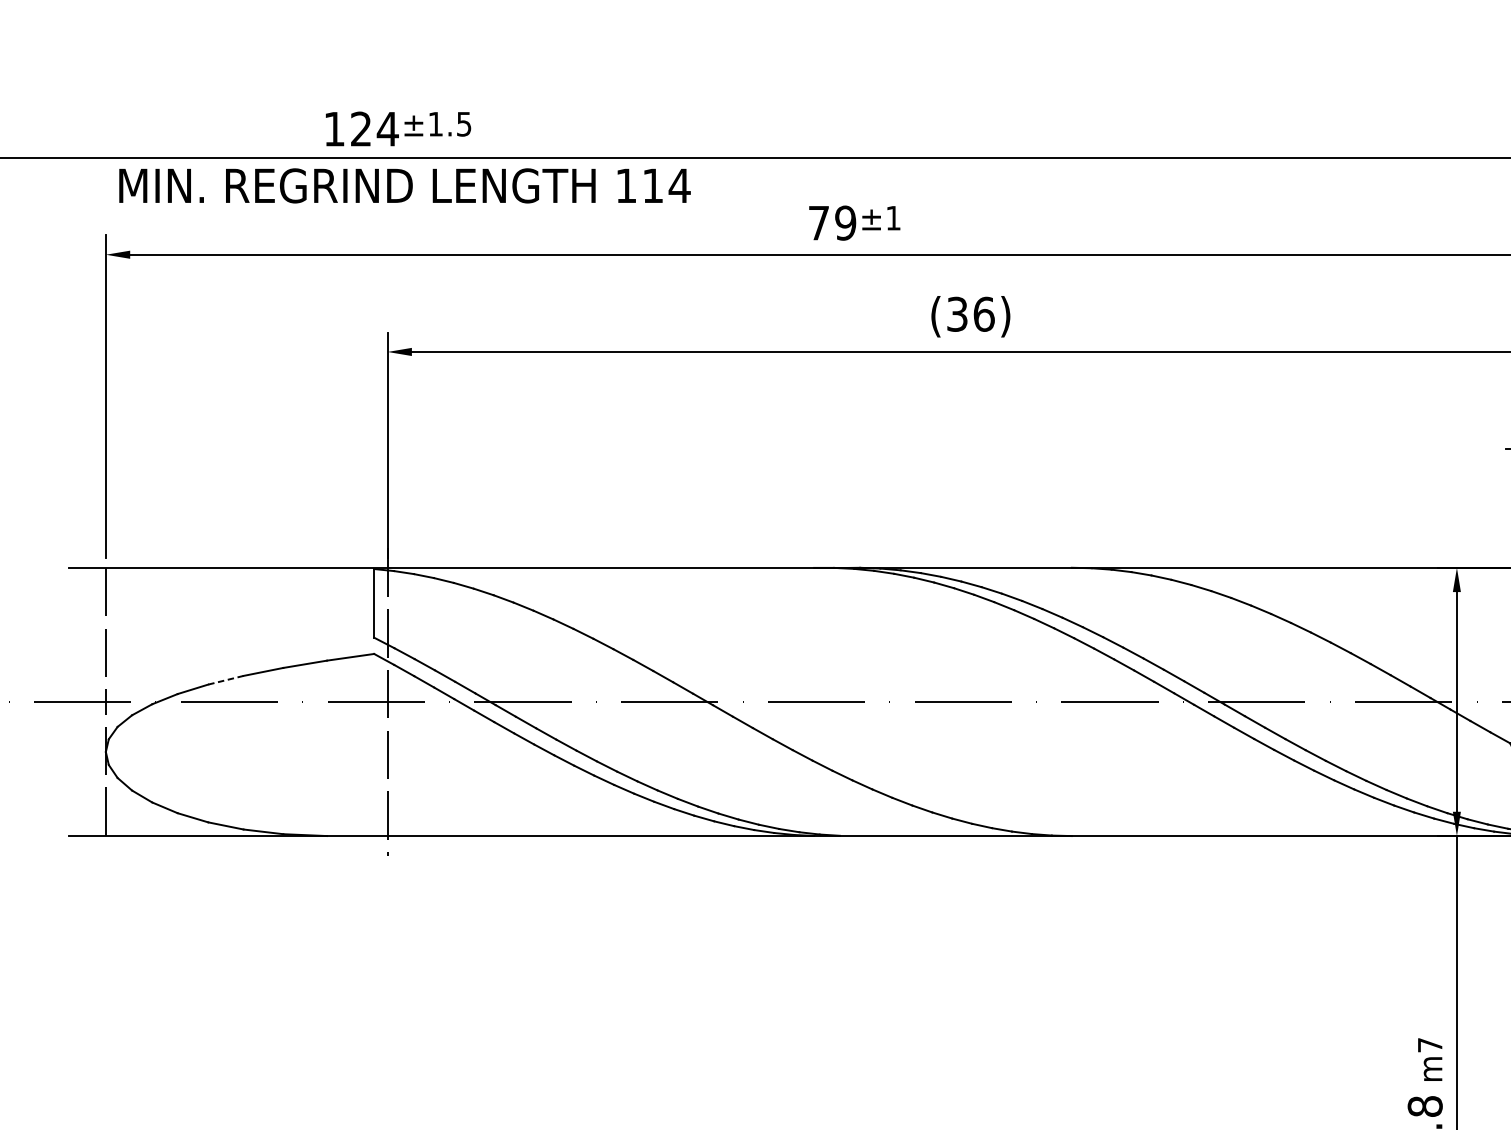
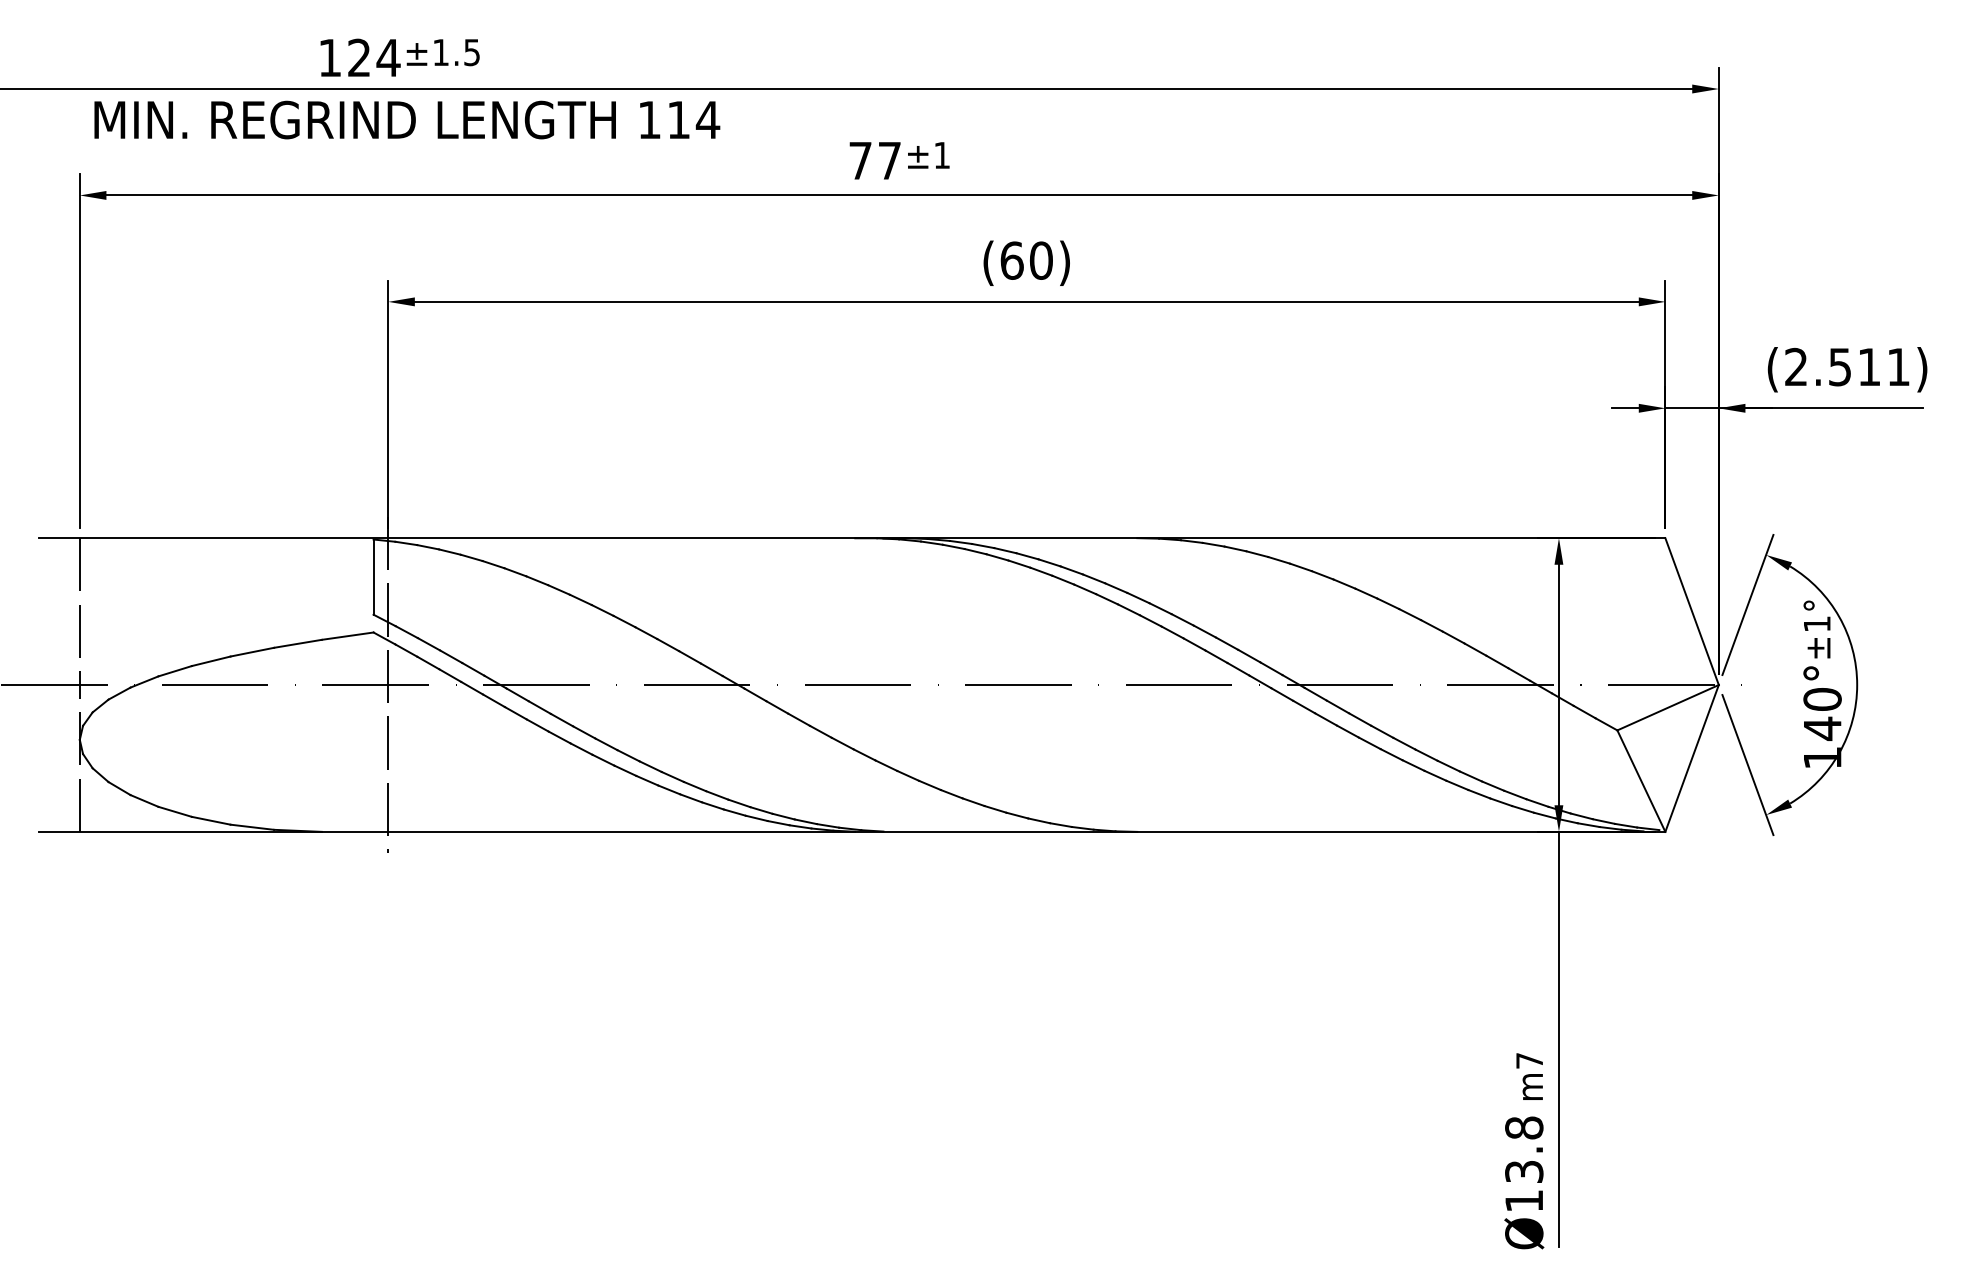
text: (845, 222) -> (889, 160), 79 -> 77
text: (970, 314) -> (1026, 260), (36) -> (60)
line: (226, 680) -> (211, 661), dashed -> solid

